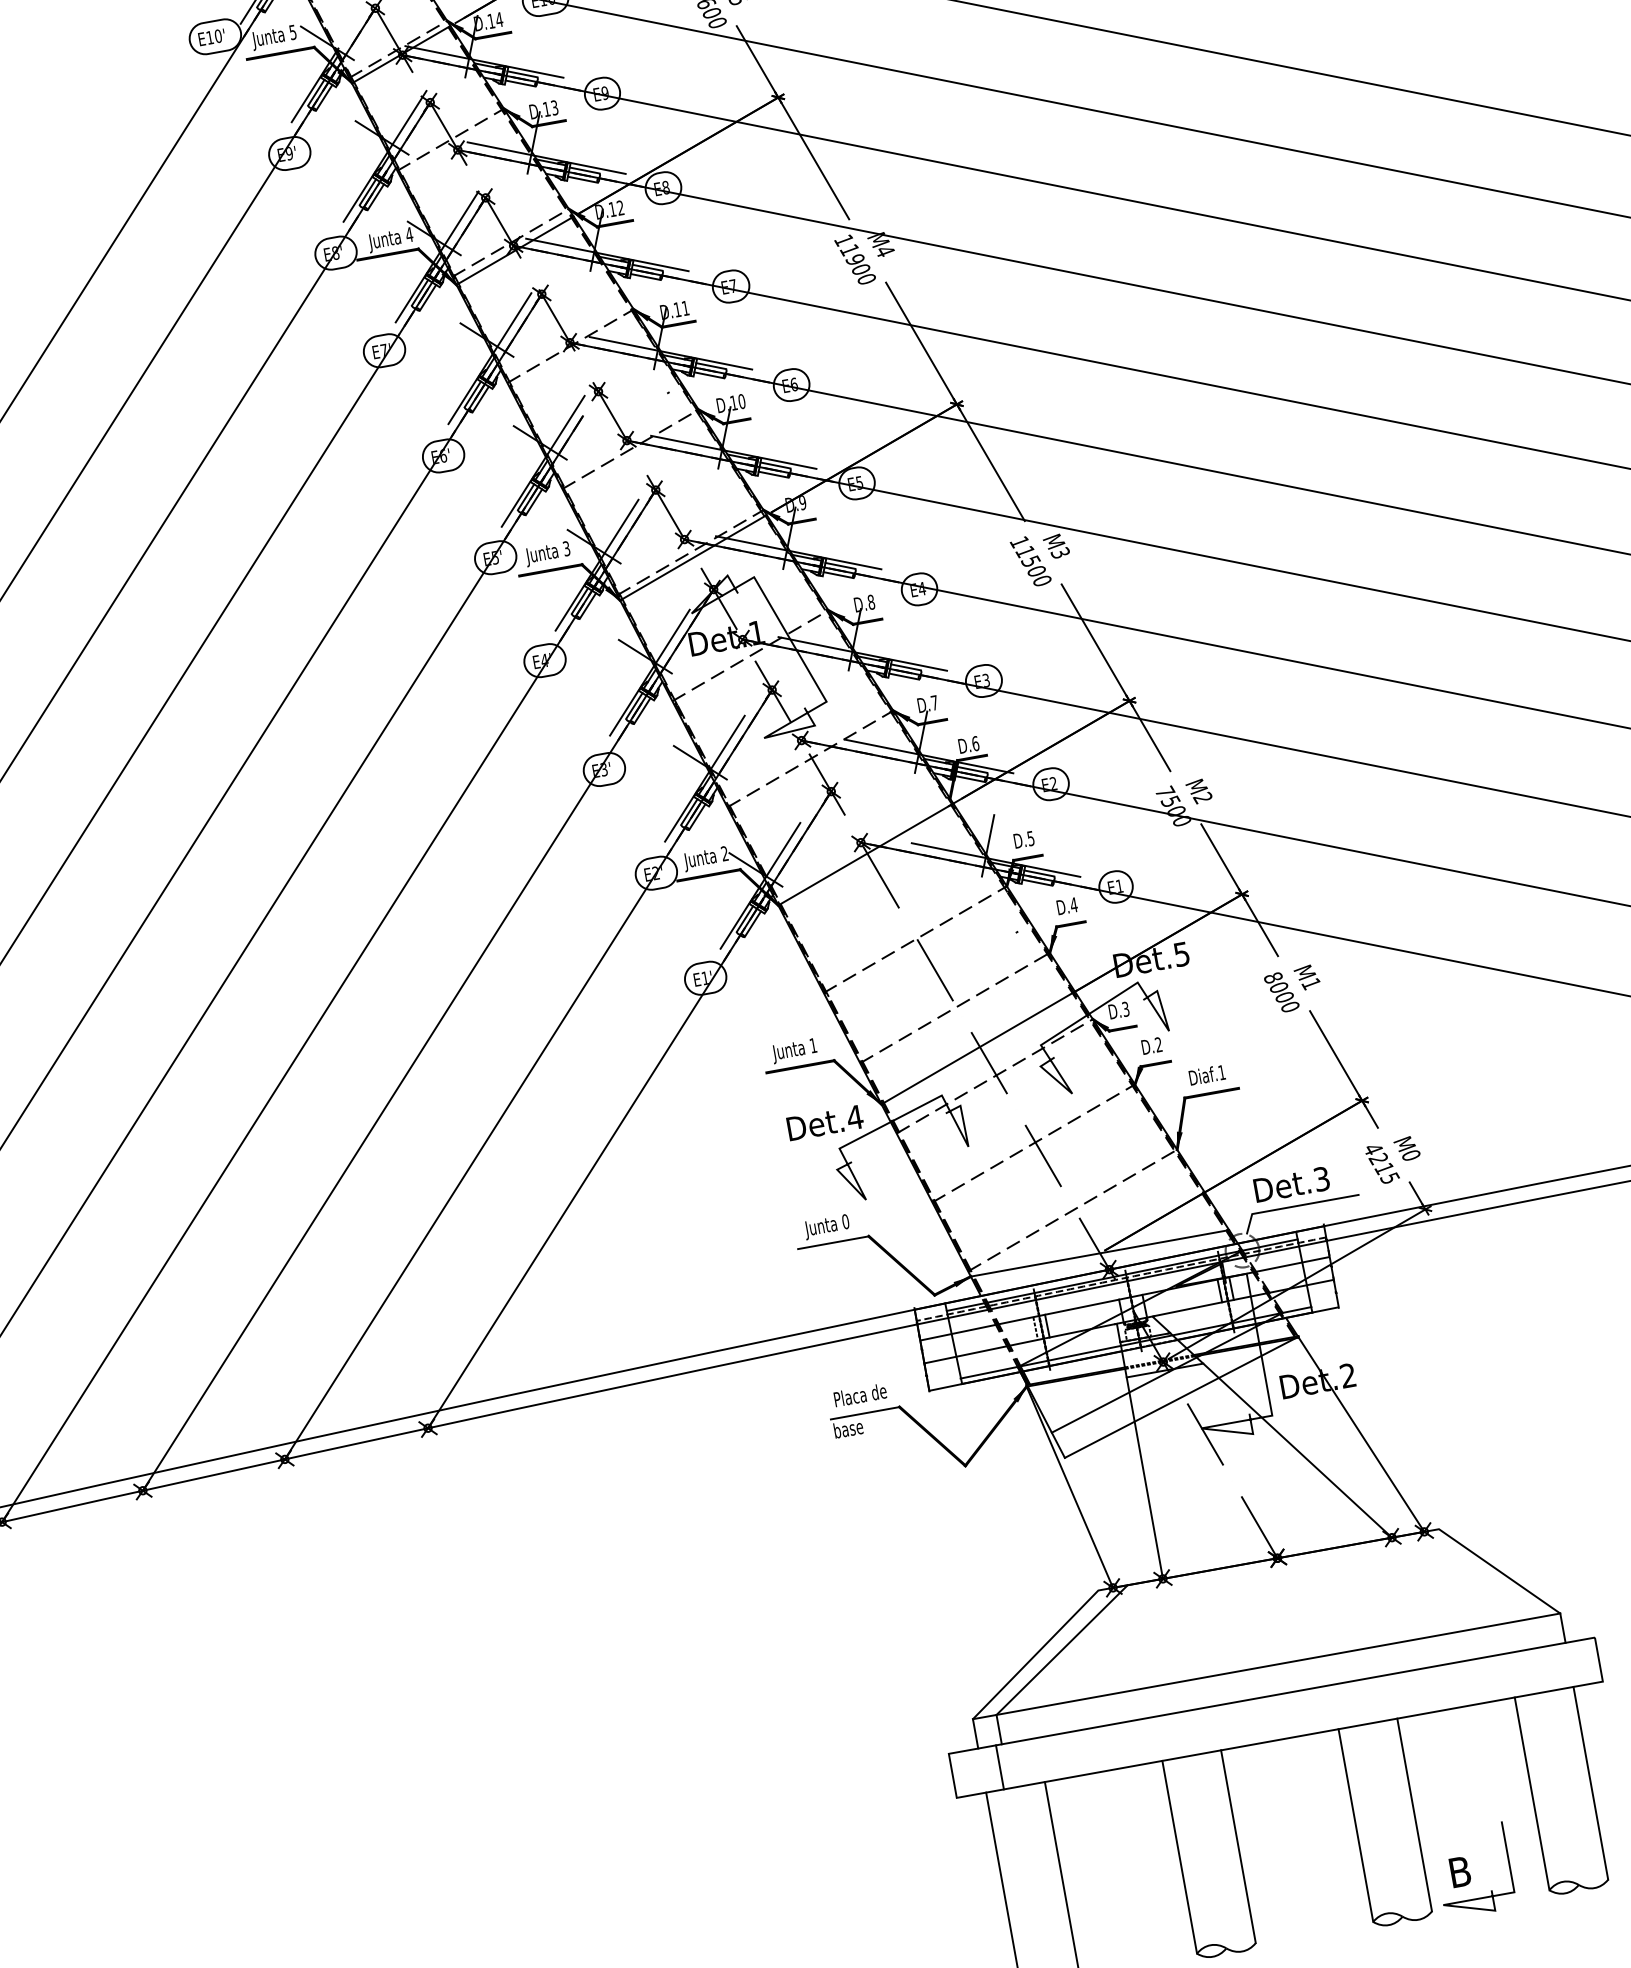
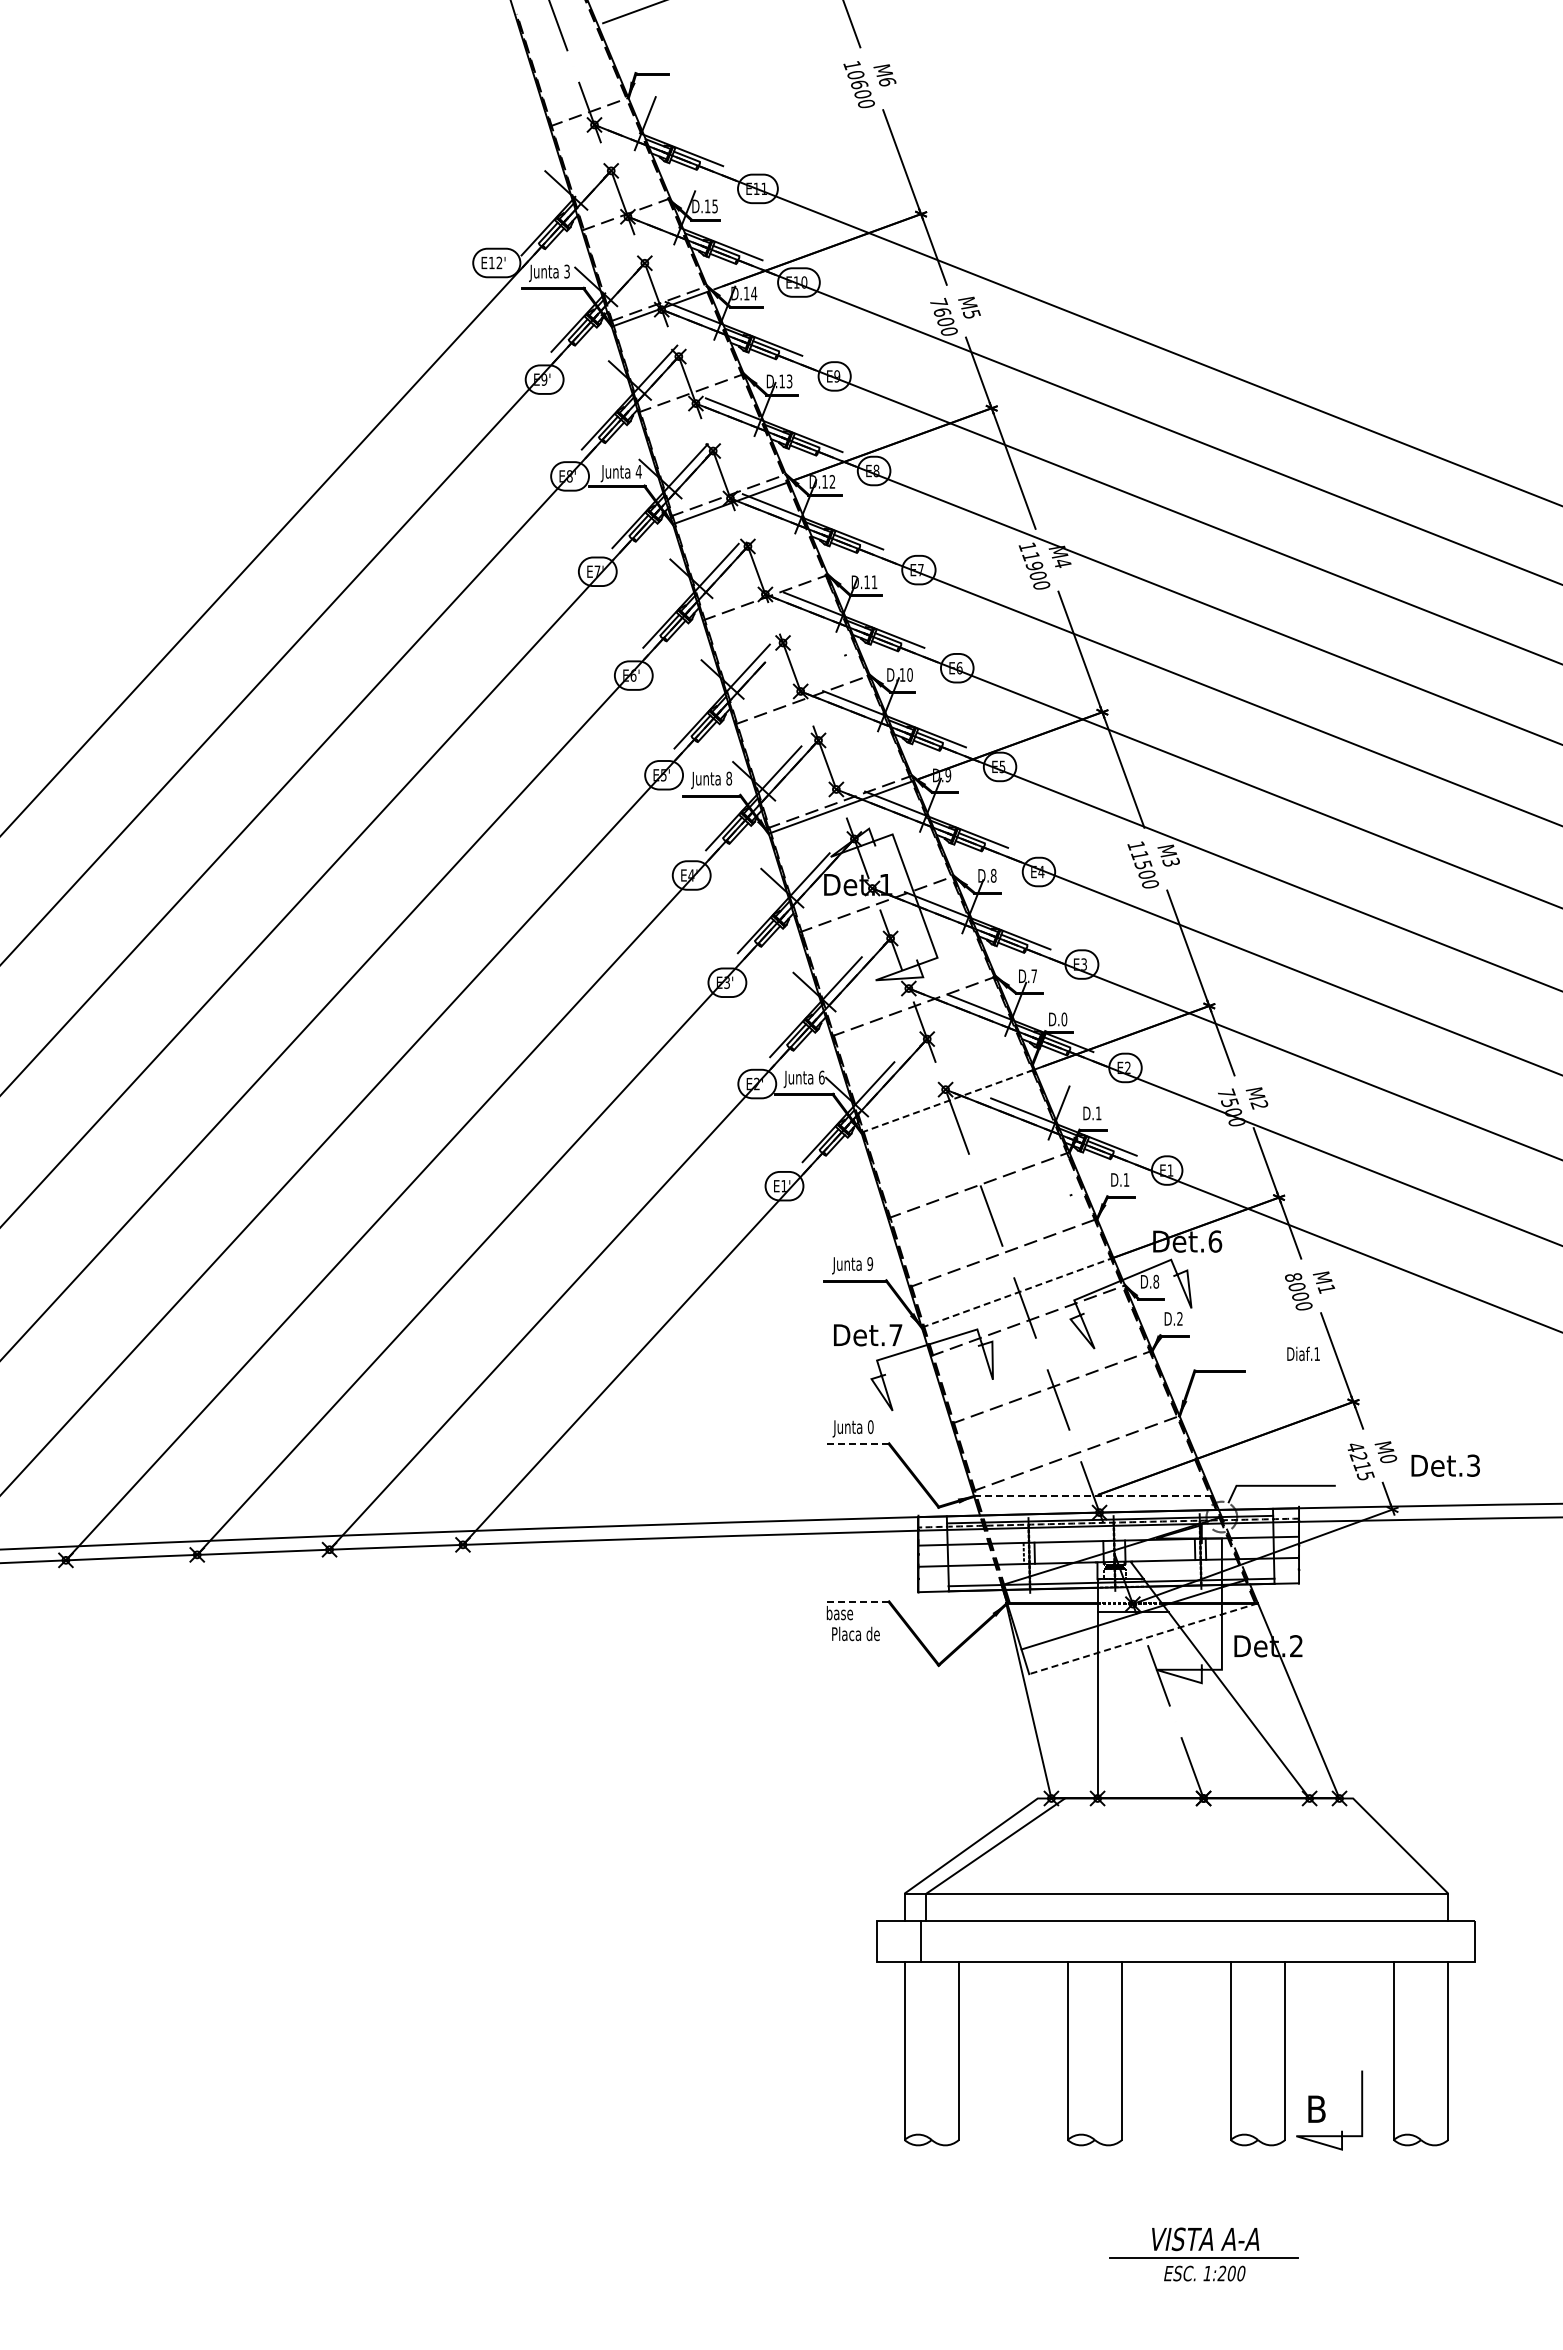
text: (292, 31) -> (566, 270), 5 -> 3
text: (218, 35) -> (499, 262), E10' -> E12'
text: (567, 548) -> (729, 778), 3 -> 8
text: (975, 743) -> (1064, 1019), D.6 -> D.0
text: (1030, 838) -> (1098, 1113), D.5 -> D.1
text: (724, 853) -> (821, 1077), 2 -> 6
line: (866, 853) -> (948, 1100), solid -> dashed
text: (1073, 904) -> (1126, 1179), D.4 -> D.1
text: (1182, 954) -> (1215, 1241), Det.5 -> Det.6
text: (1126, 1008) -> (1156, 1281), D.3 -> D.8
text: (813, 1045) -> (870, 1263), 1 -> 9
line: (978, 1047) -> (1017, 1292), solid -> dashed
text: (1207, 1074) -> (1303, 1353), moved
text: (854, 1116) -> (895, 1334), Det.4 -> Det.7
text: (1291, 1184) -> (1445, 1465), moved
line: (833, 1242) -> (856, 1443), solid -> dashed
line: (1099, 1253) -> (1093, 1496), solid -> dashed
text: (859, 1394) -> (855, 1633), moved
line: (1181, 1397) -> (1143, 1638), solid -> dashed
line: (865, 1412) -> (857, 1601), solid -> dashed

